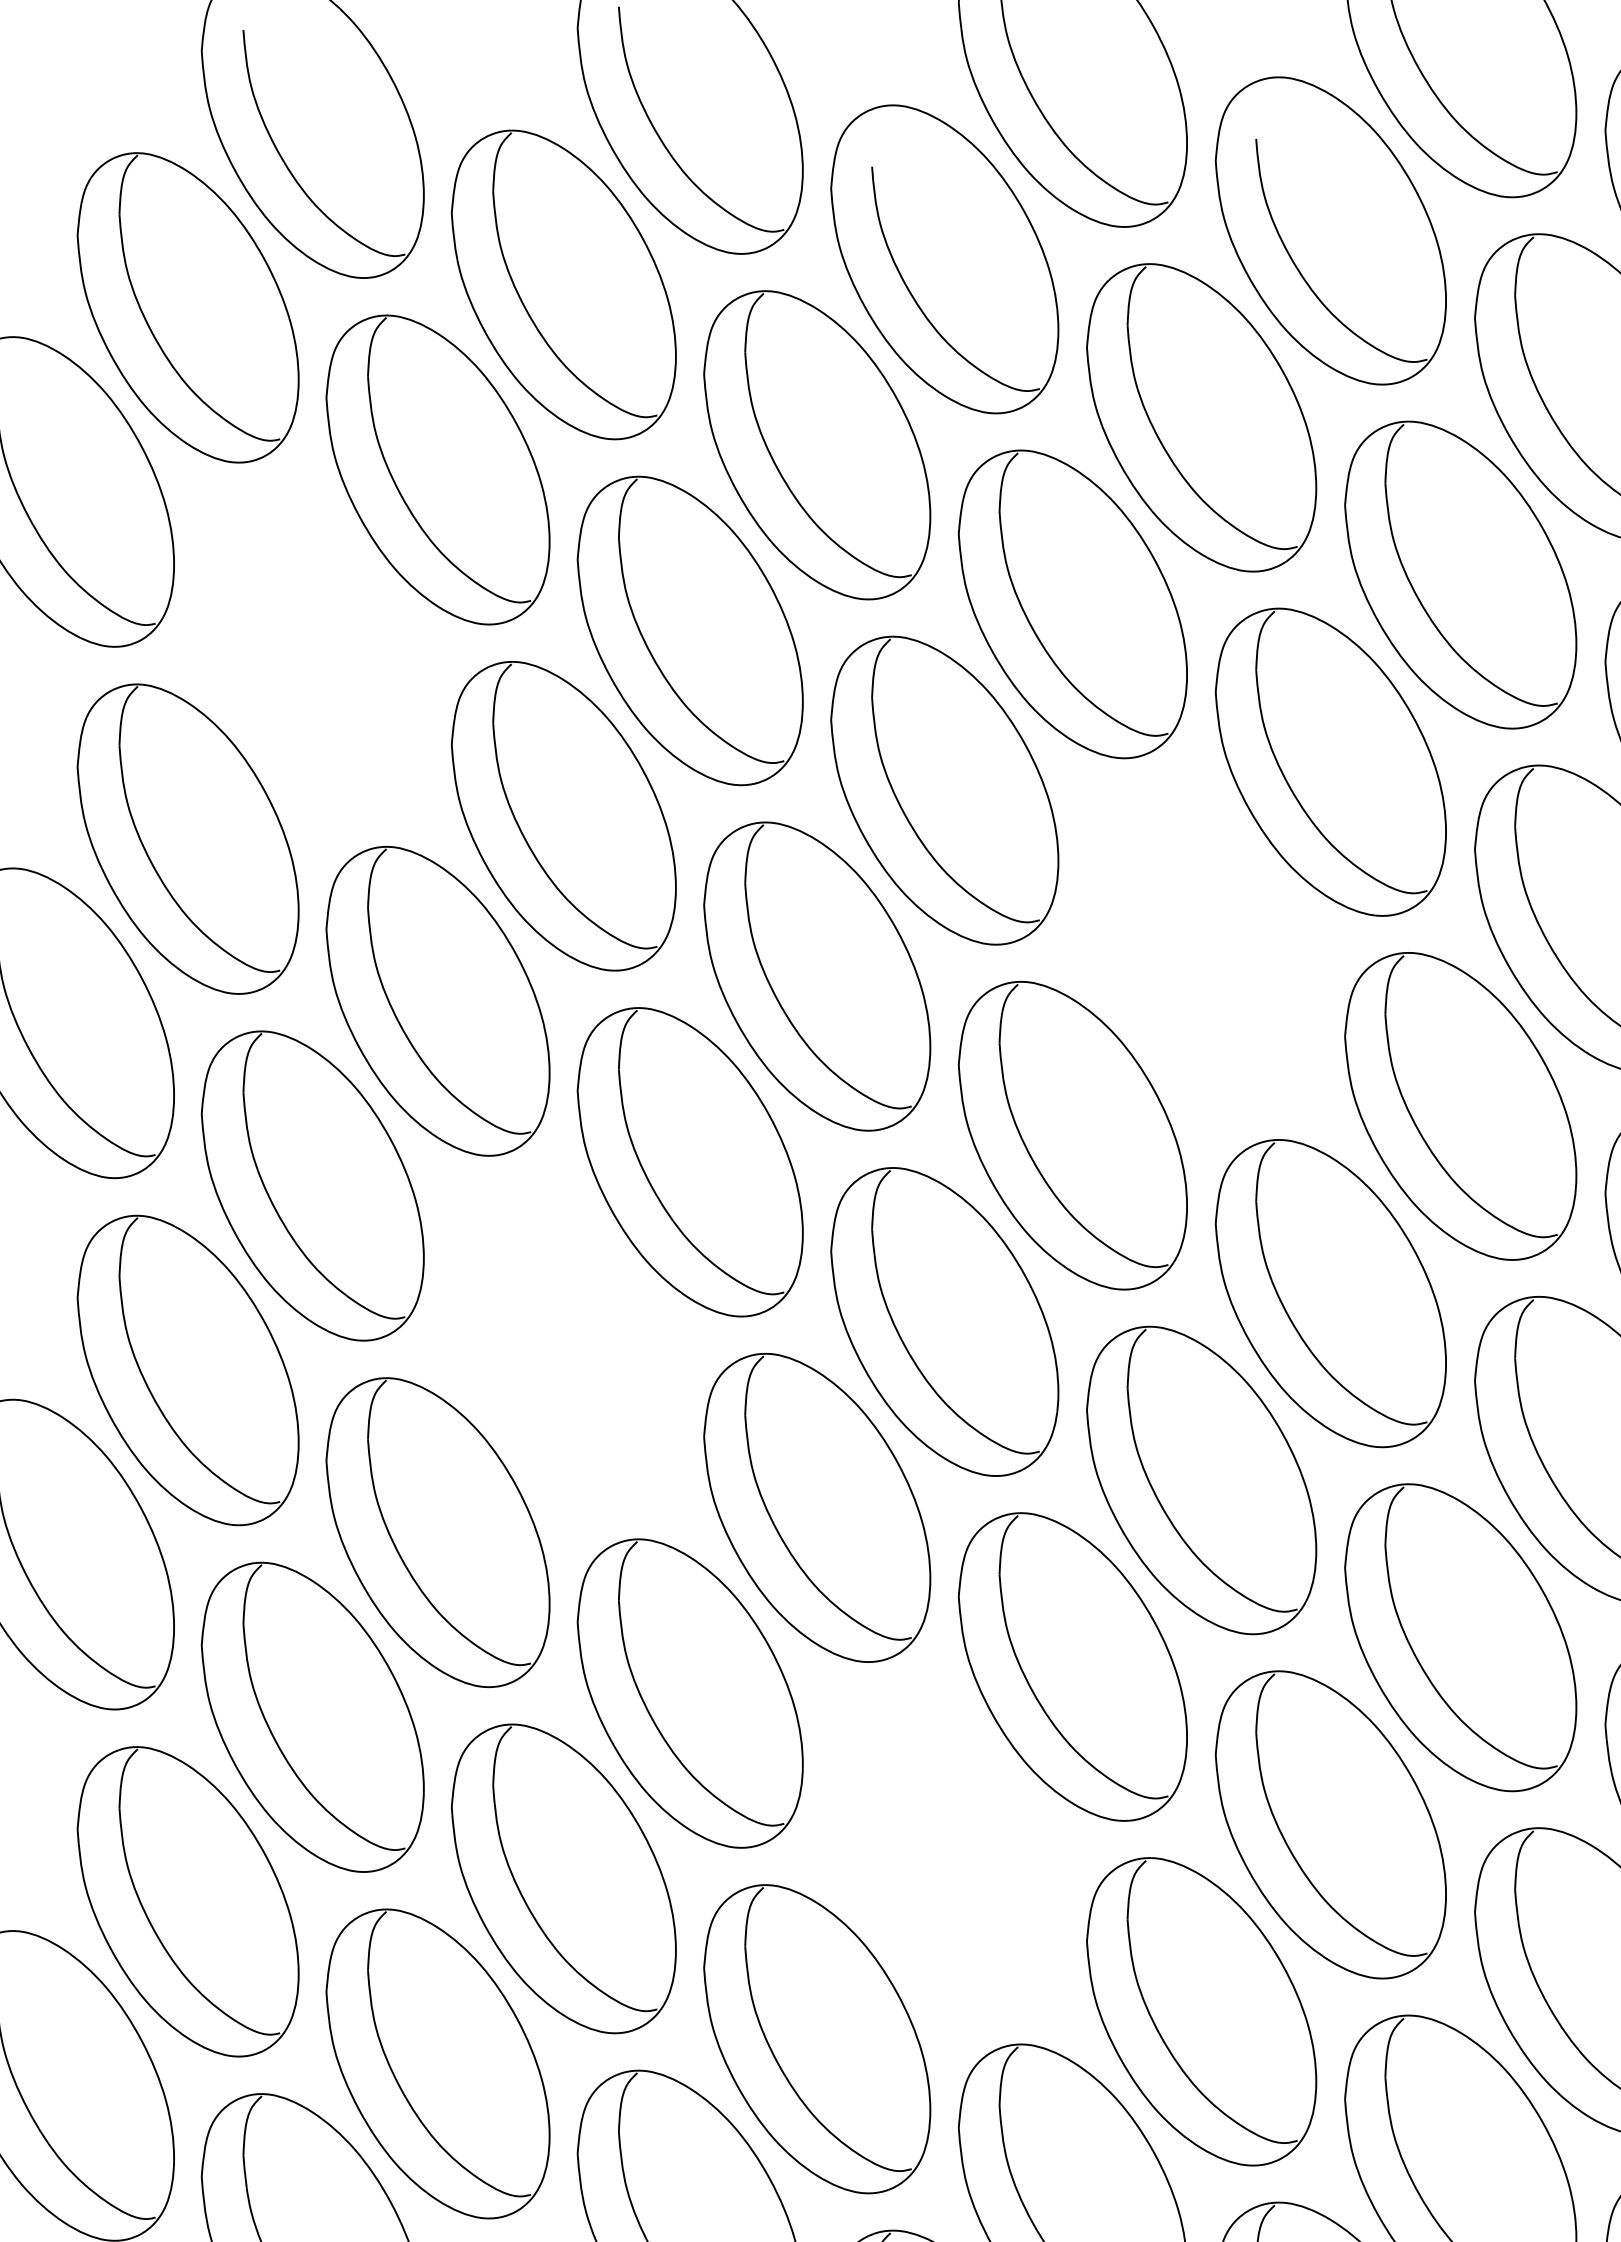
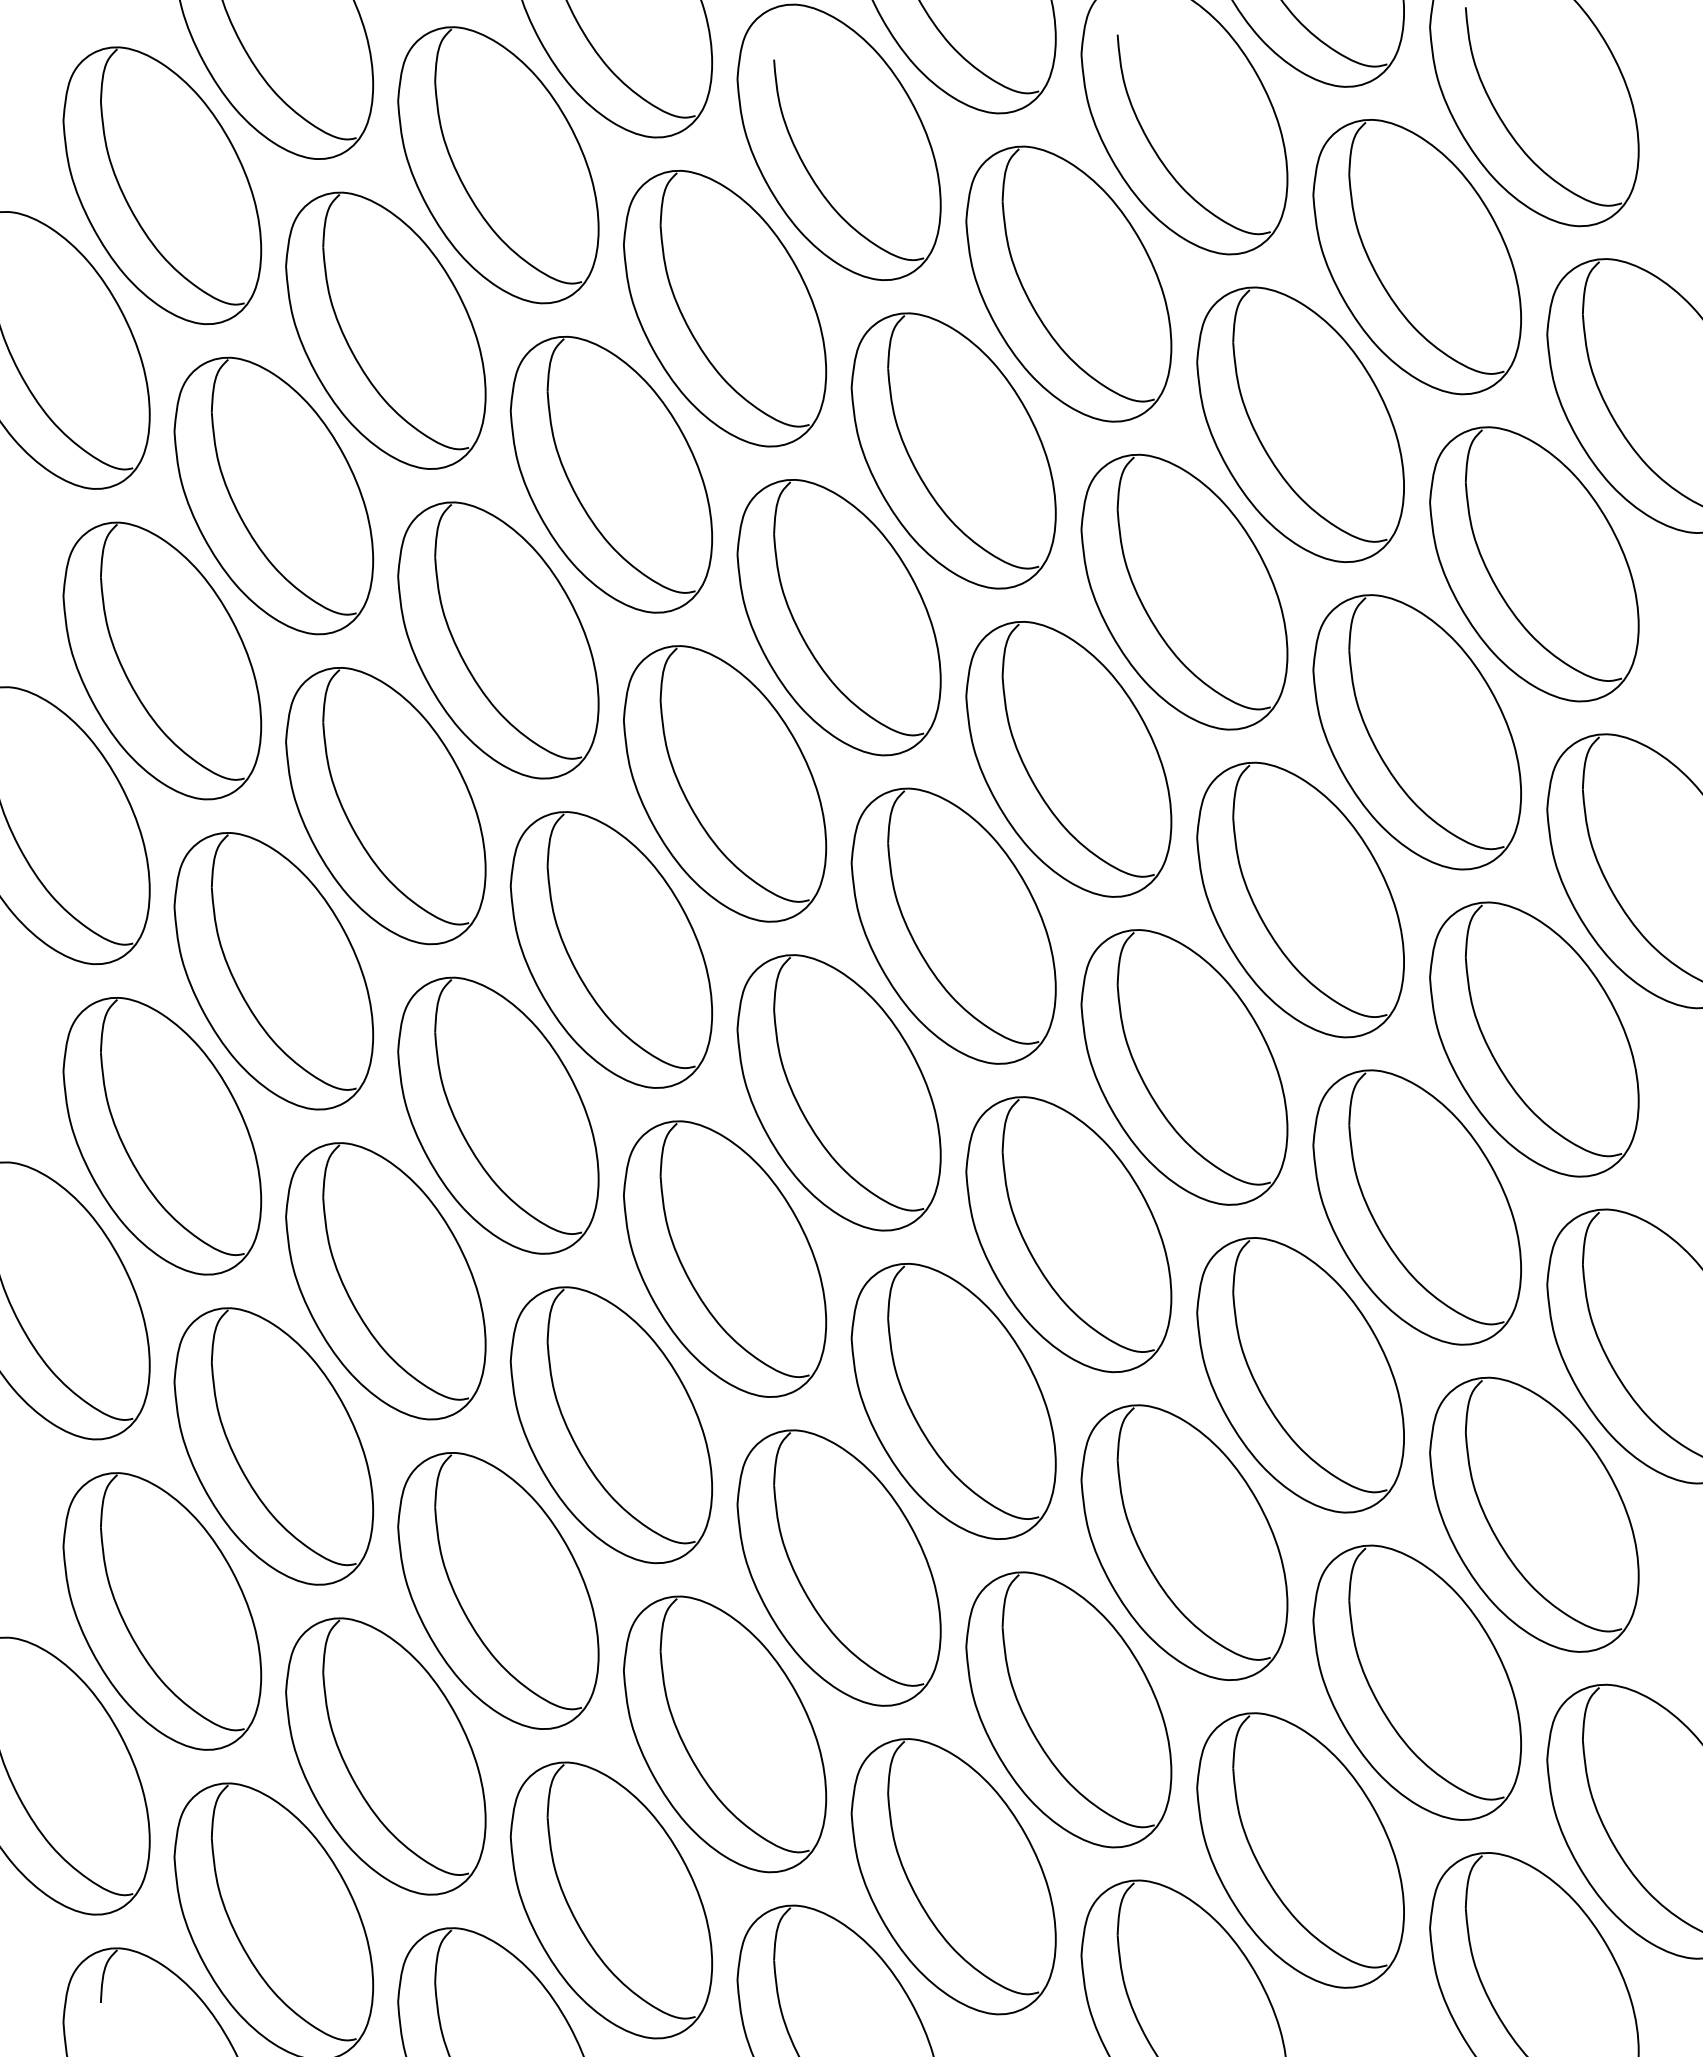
part: (312, 654) -> (273, 495), added
part: (1201, 949) -> (1068, 759), added
part: (563, 1347) -> (498, 1115), added
part: (944, 1852) -> (838, 1567), added

